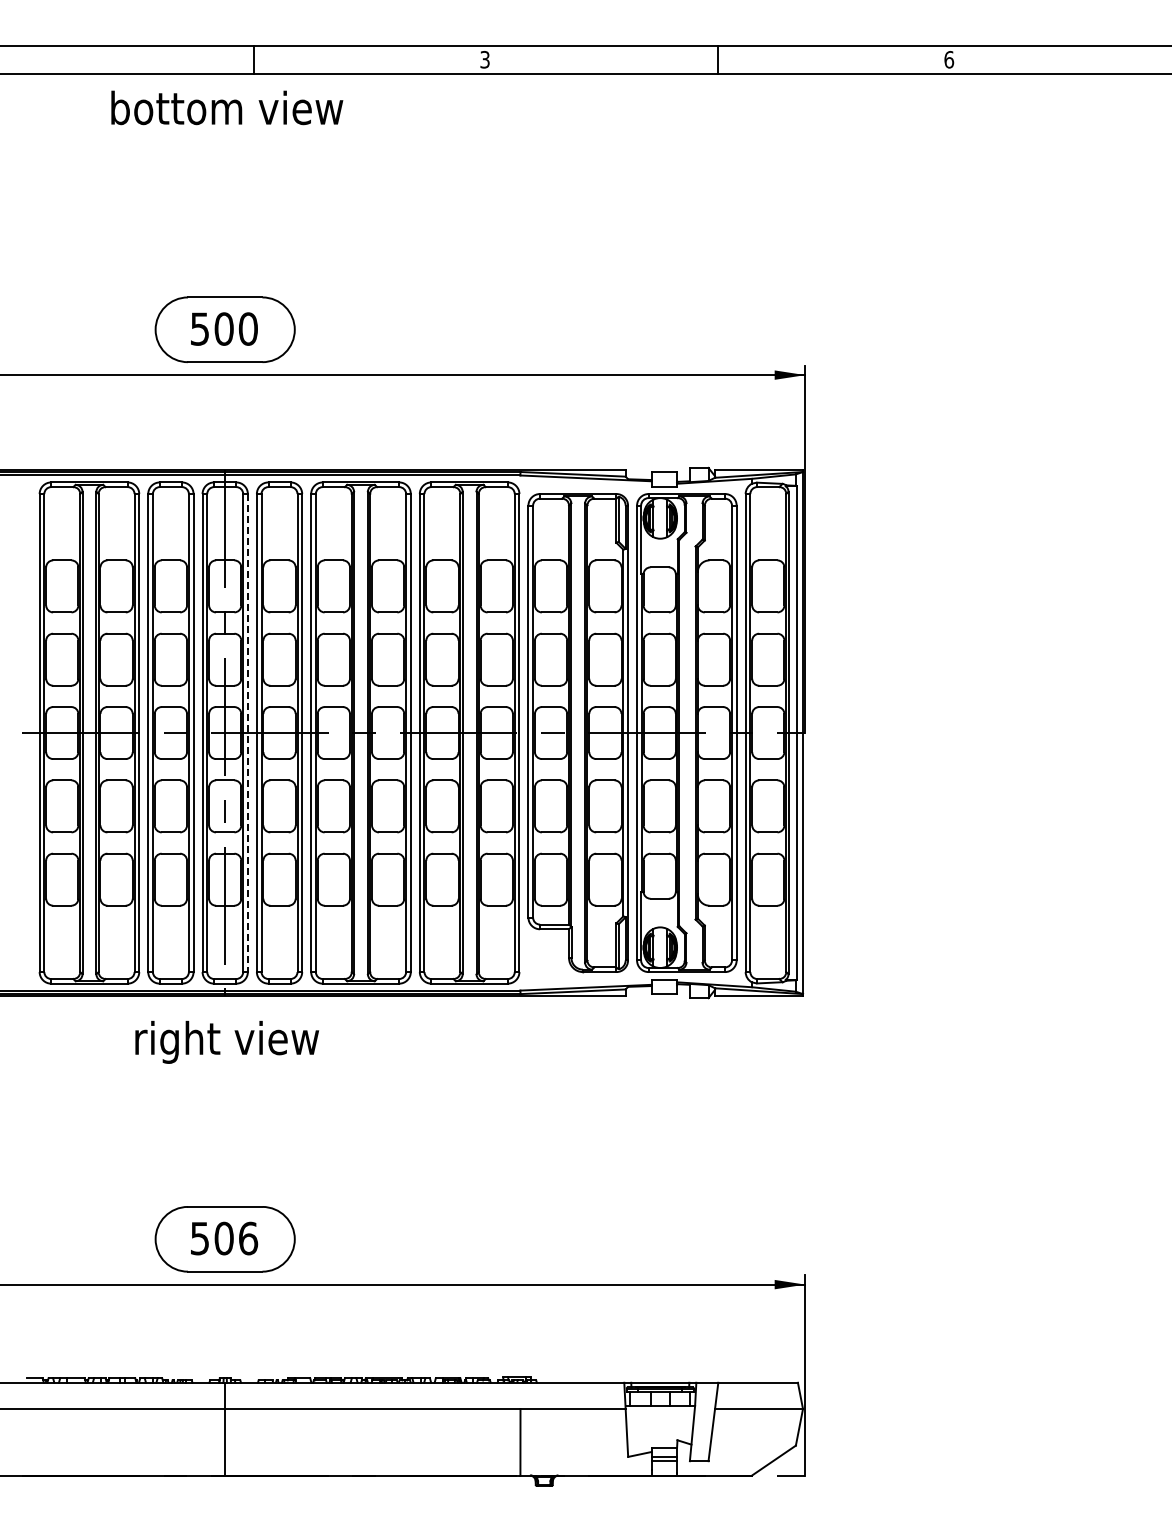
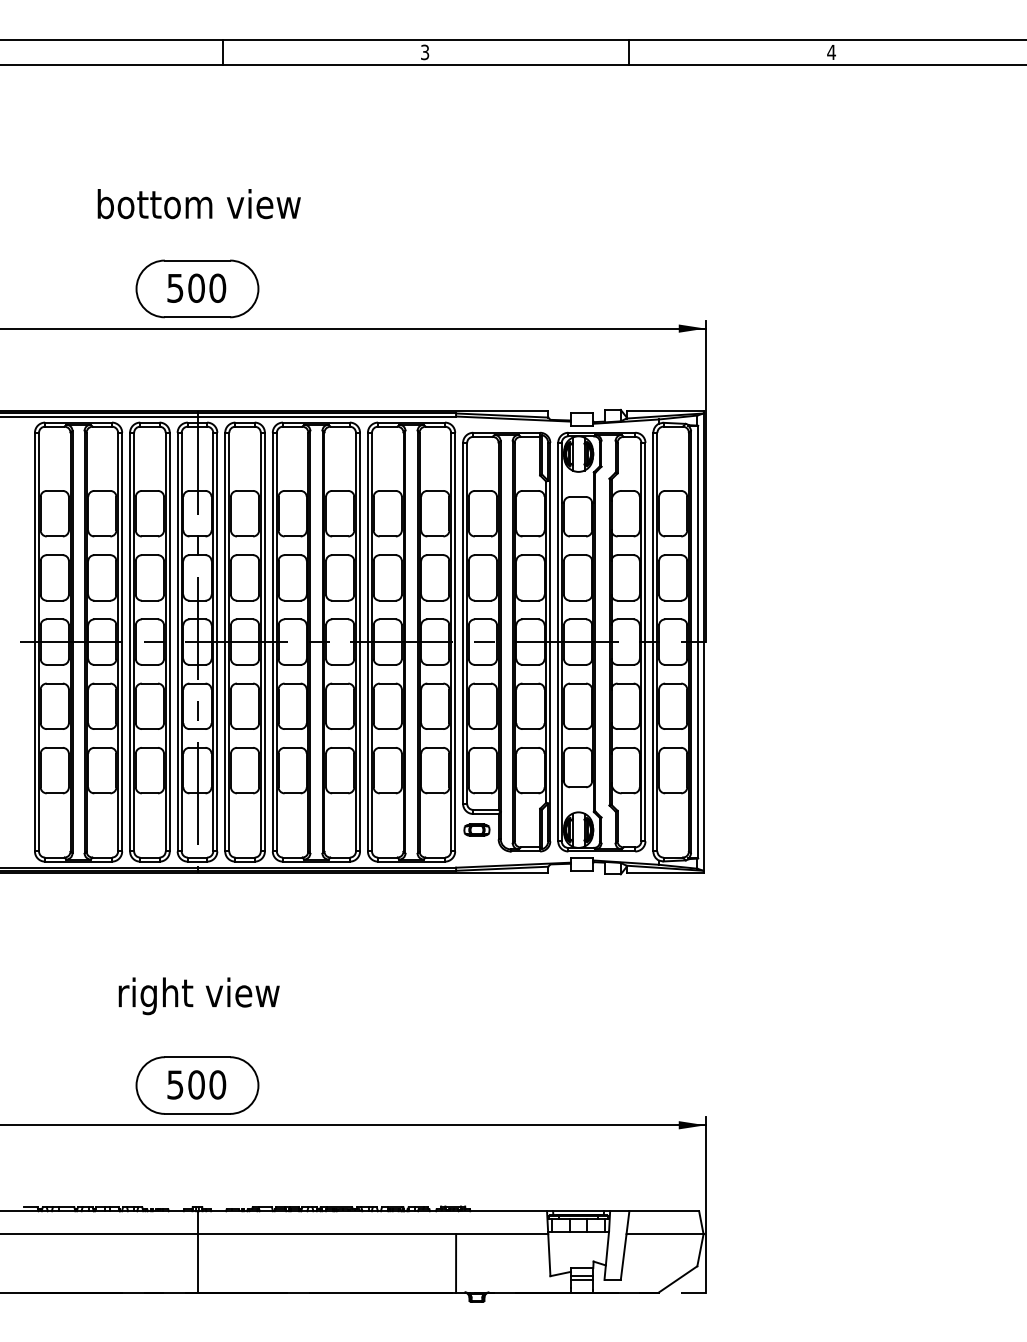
text: (949, 59) -> (831, 52), 6 -> 4
text: (227, 107) -> (199, 203), moved
line: (247, 733) -> (217, 642), dashed -> solid
part: (544, 947) -> (477, 829), added
text: (227, 1042) -> (199, 996), moved
text: (248, 1238) -> (217, 1084), 506 -> 500

